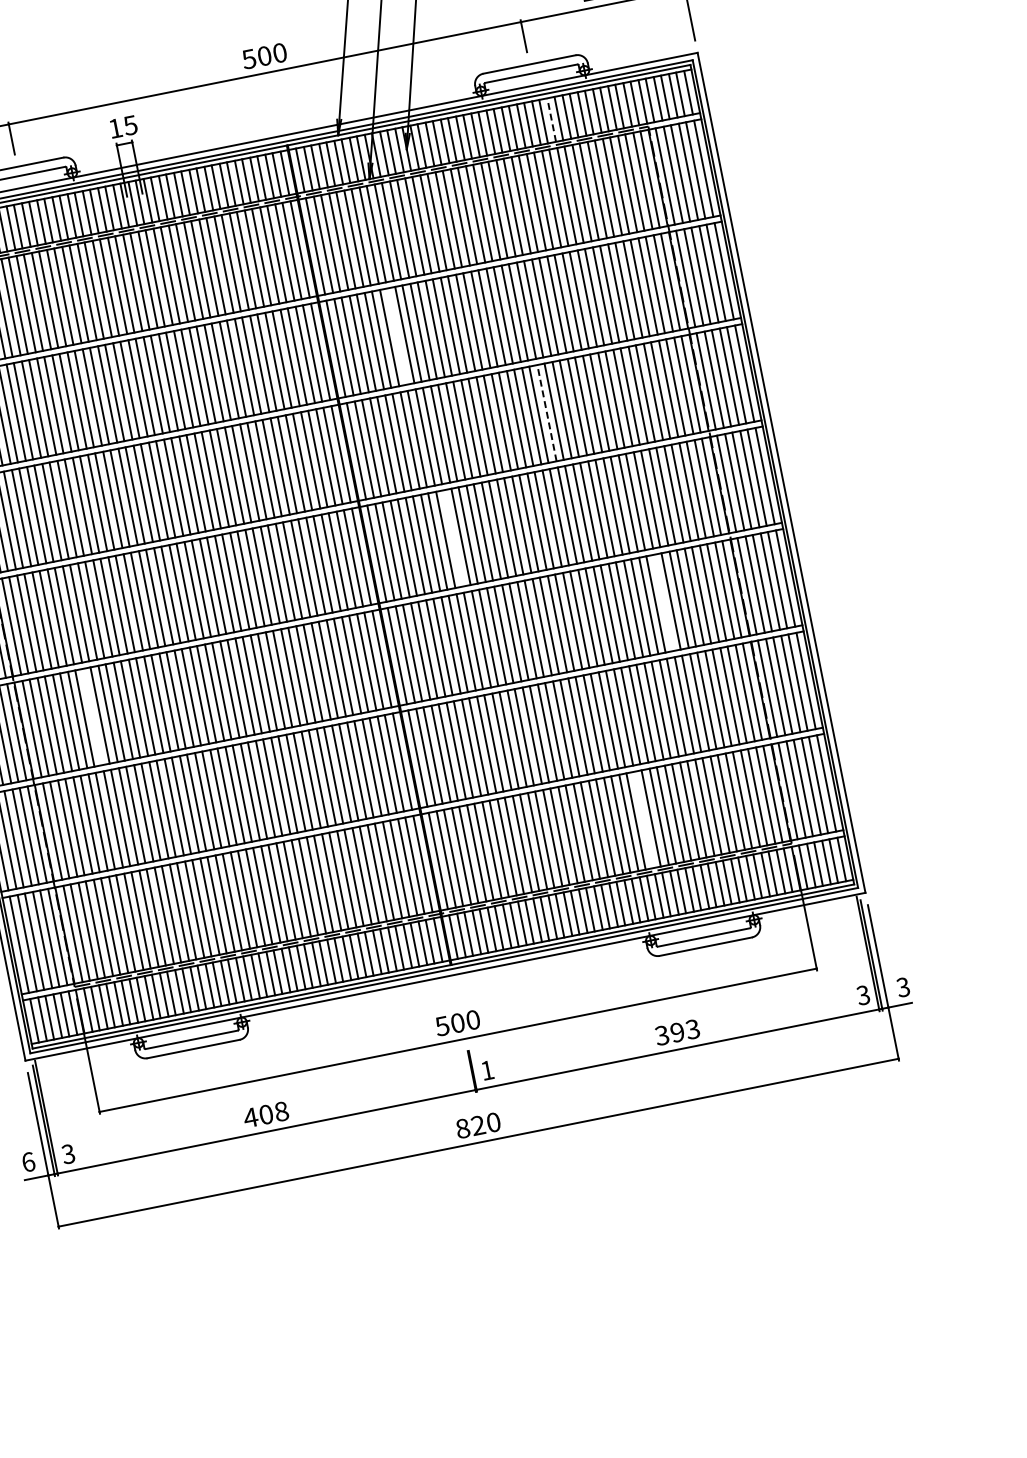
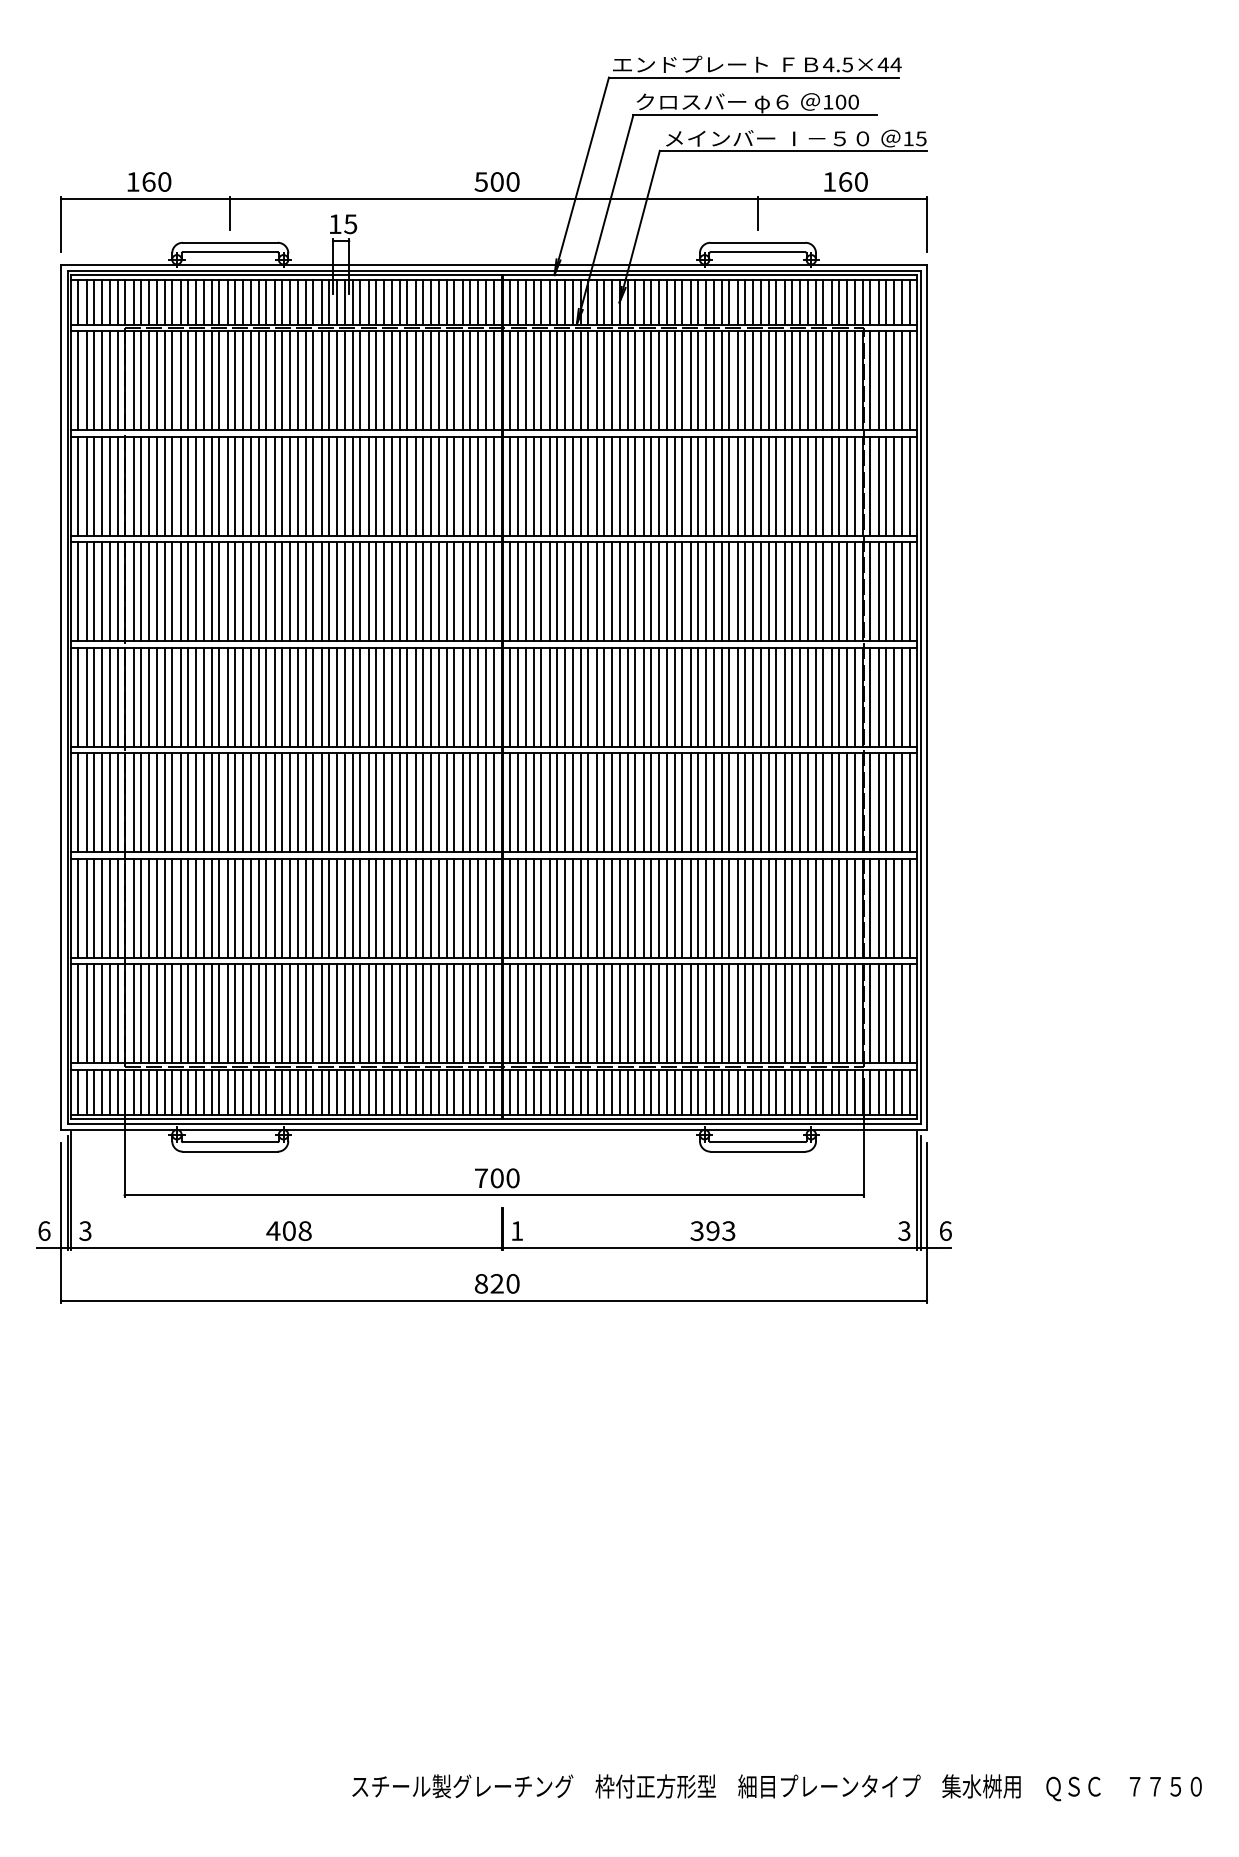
line: (551, 119) -> (768, 301), dashed -> solid
line: (396, 336) -> (572, 485), added
line: (547, 412) -> (706, 591), dashed -> solid
line: (453, 537) -> (588, 696), added
line: (663, 602) -> (784, 802), added
line: (93, 716) -> (196, 802), added
line: (643, 819) -> (721, 1013), added
text: (903, 986) -> (945, 1230), 3 -> 6
text: (441, 1026) -> (480, 1178), 500 -> 700

